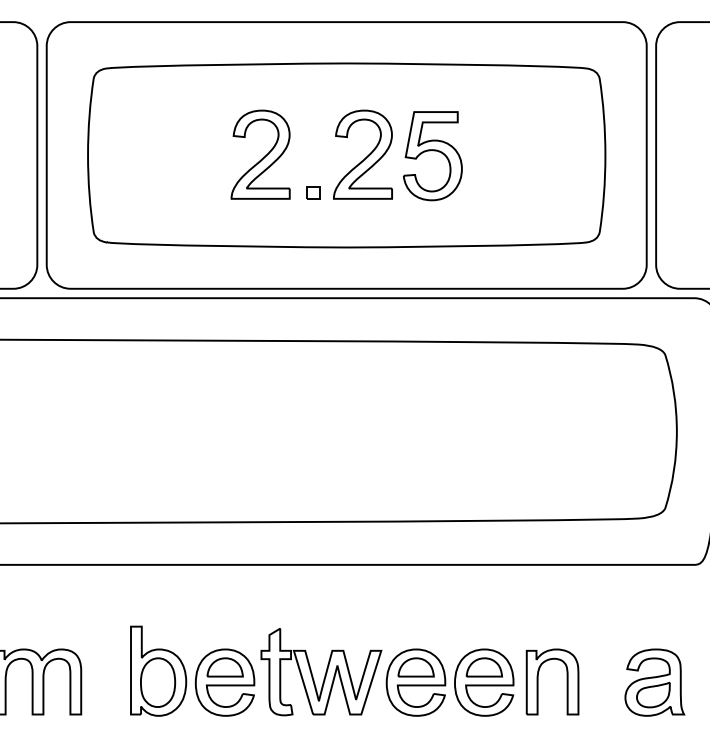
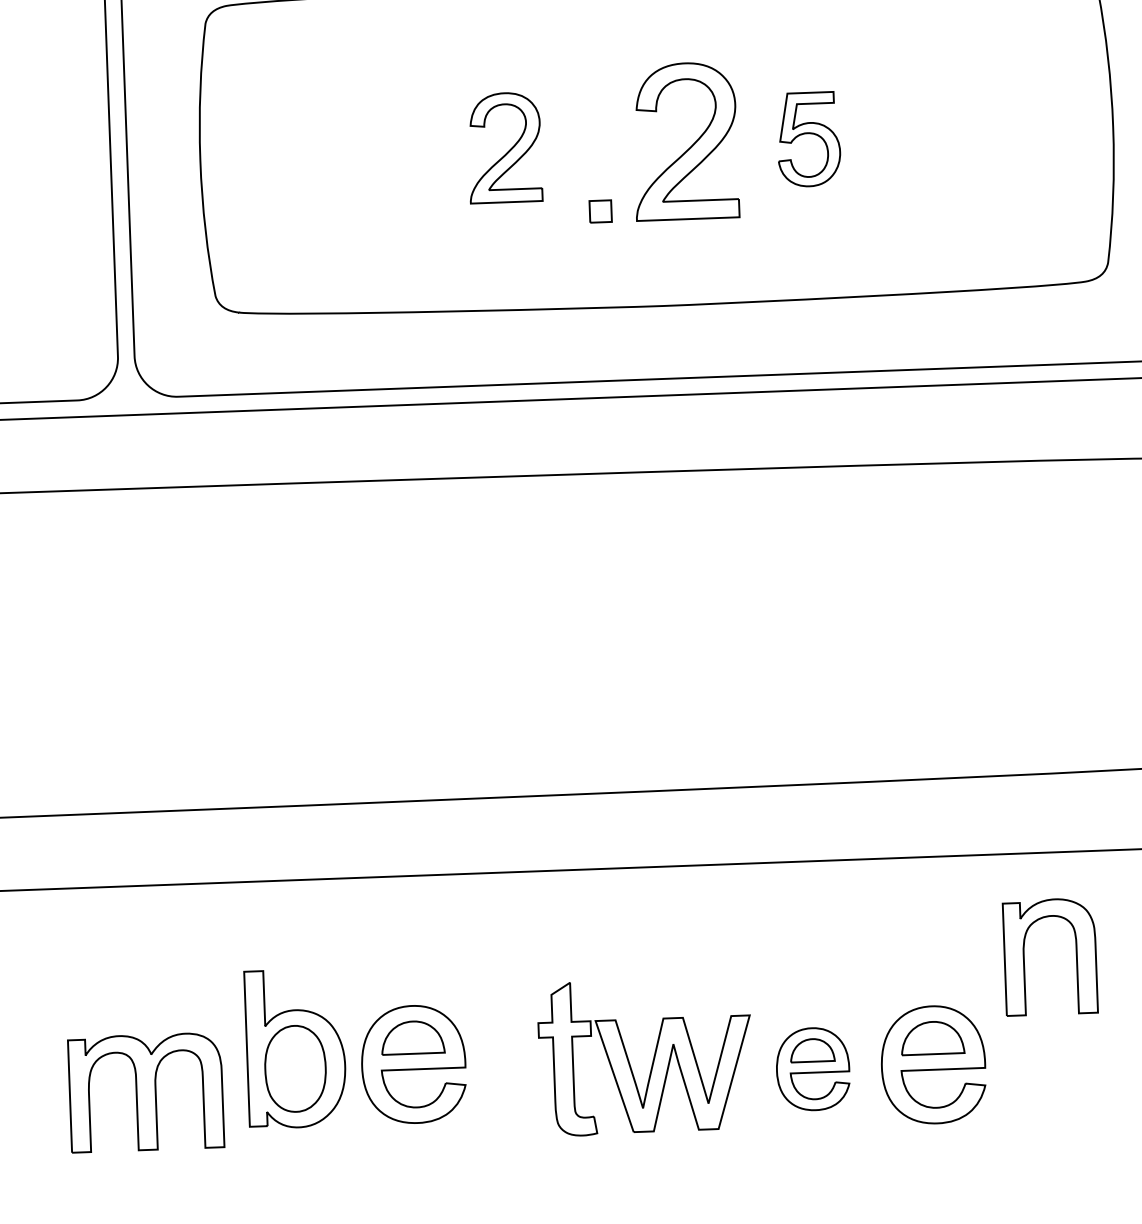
part: (260, 154) -> (504, 147), size x0.7
part: (432, 156) -> (808, 139), size x0.6
part: (192, 670) -> (355, 1045), moved
part: (538, 681) -> (1025, 957), moved
part: (415, 682) -> (812, 1069), size x0.7

